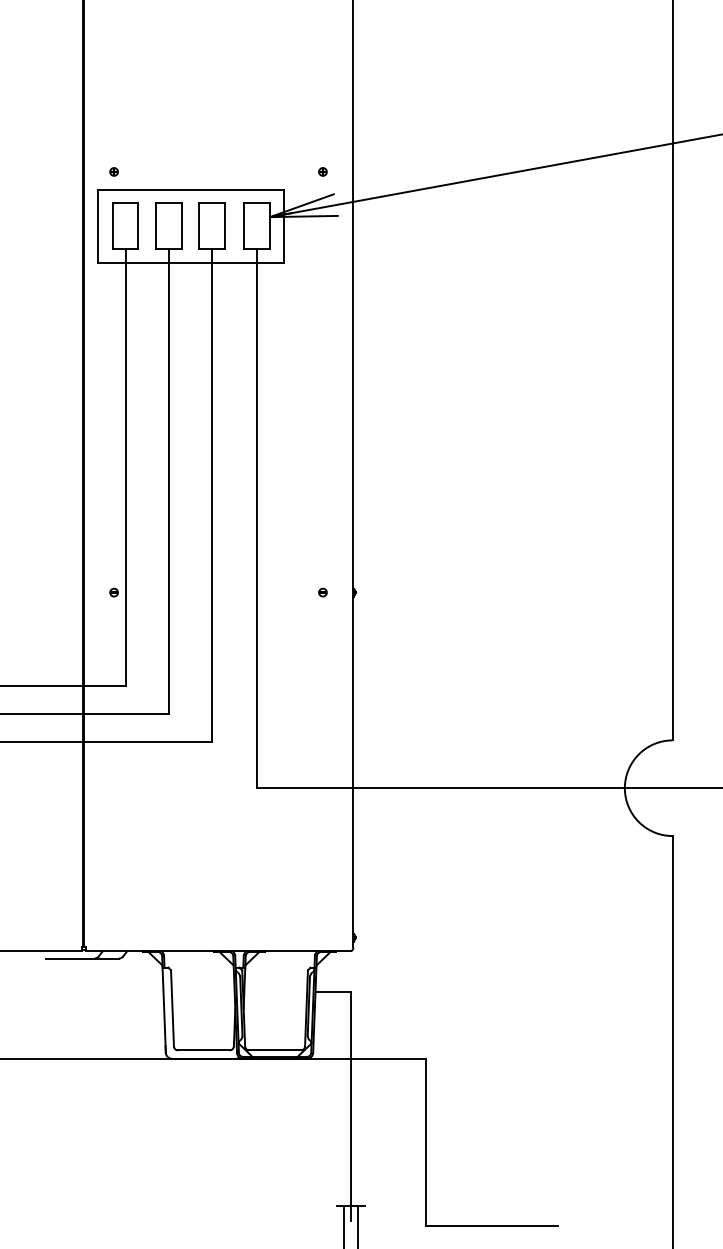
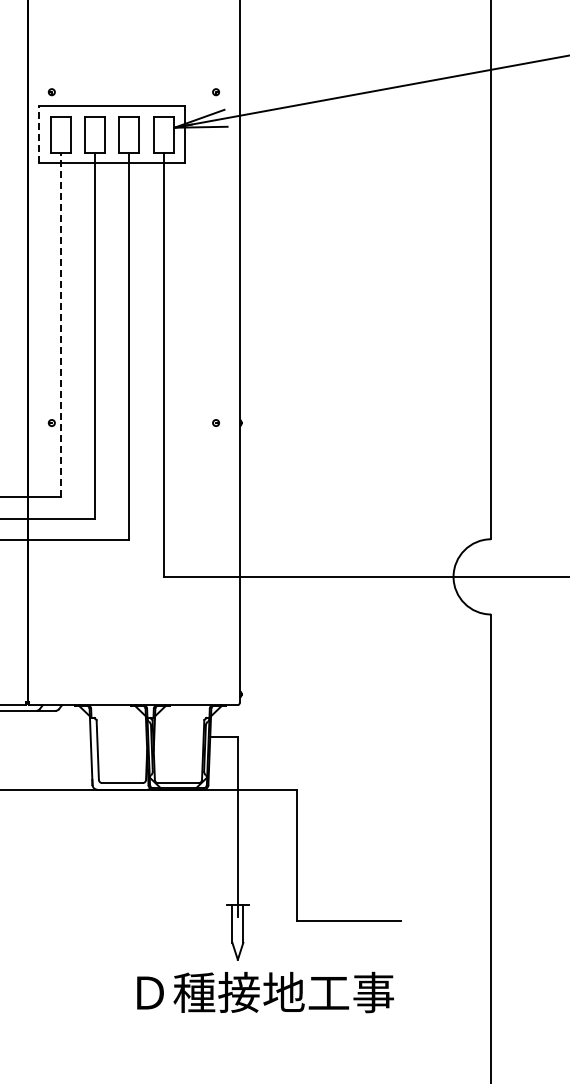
line: (98, 225) -> (39, 134), solid -> dashed
line: (125, 467) -> (60, 324), solid -> dashed

